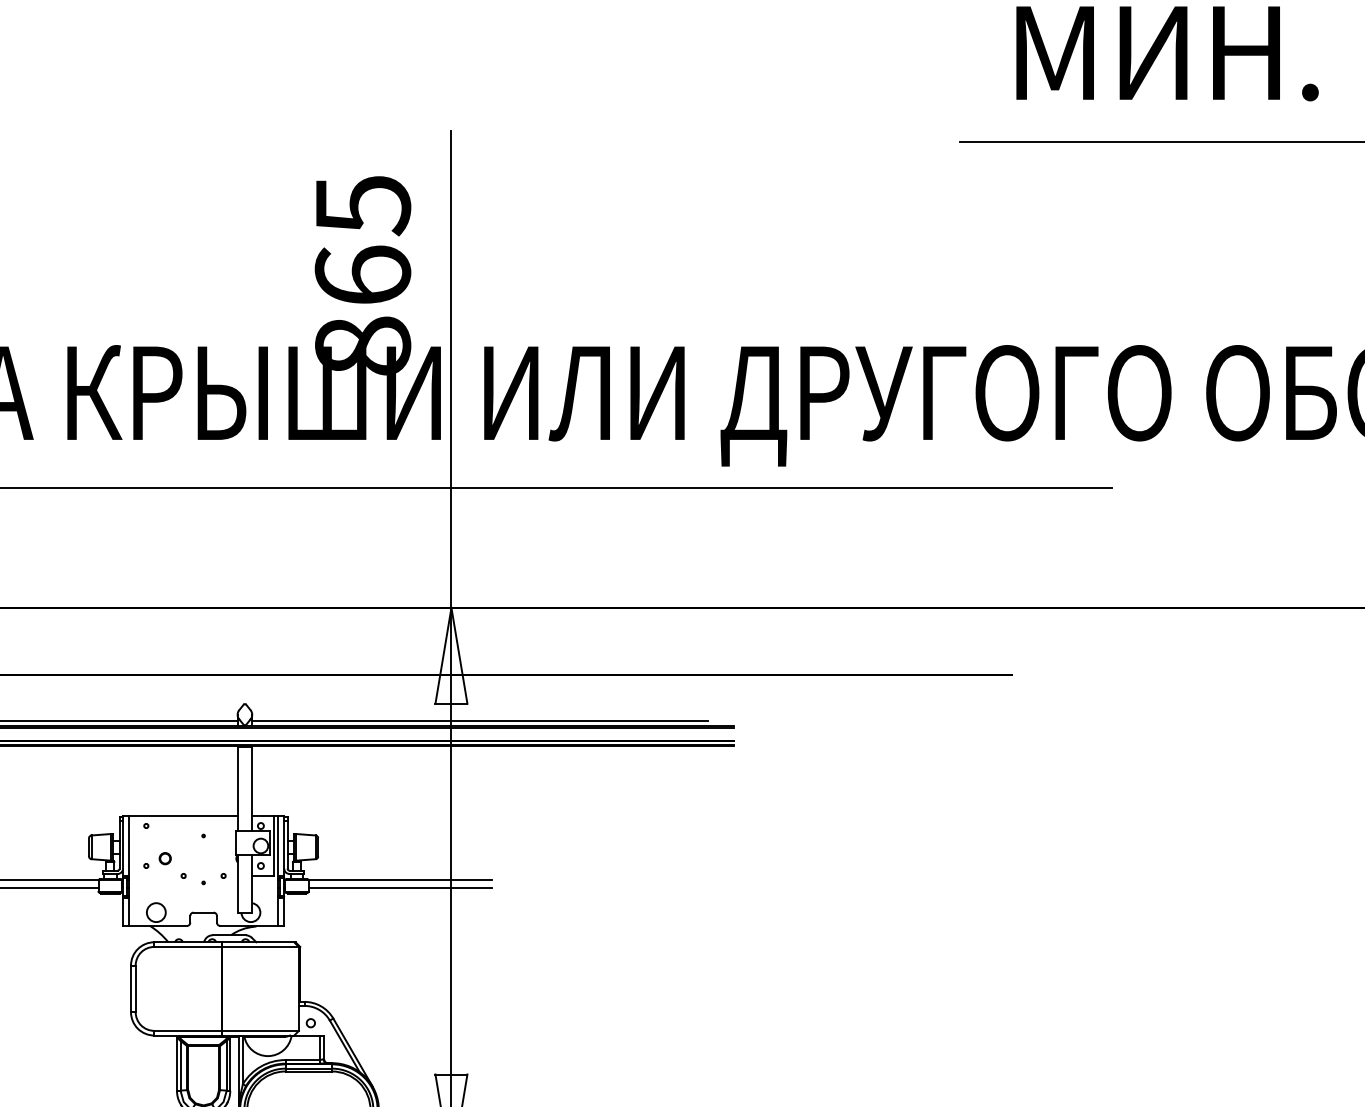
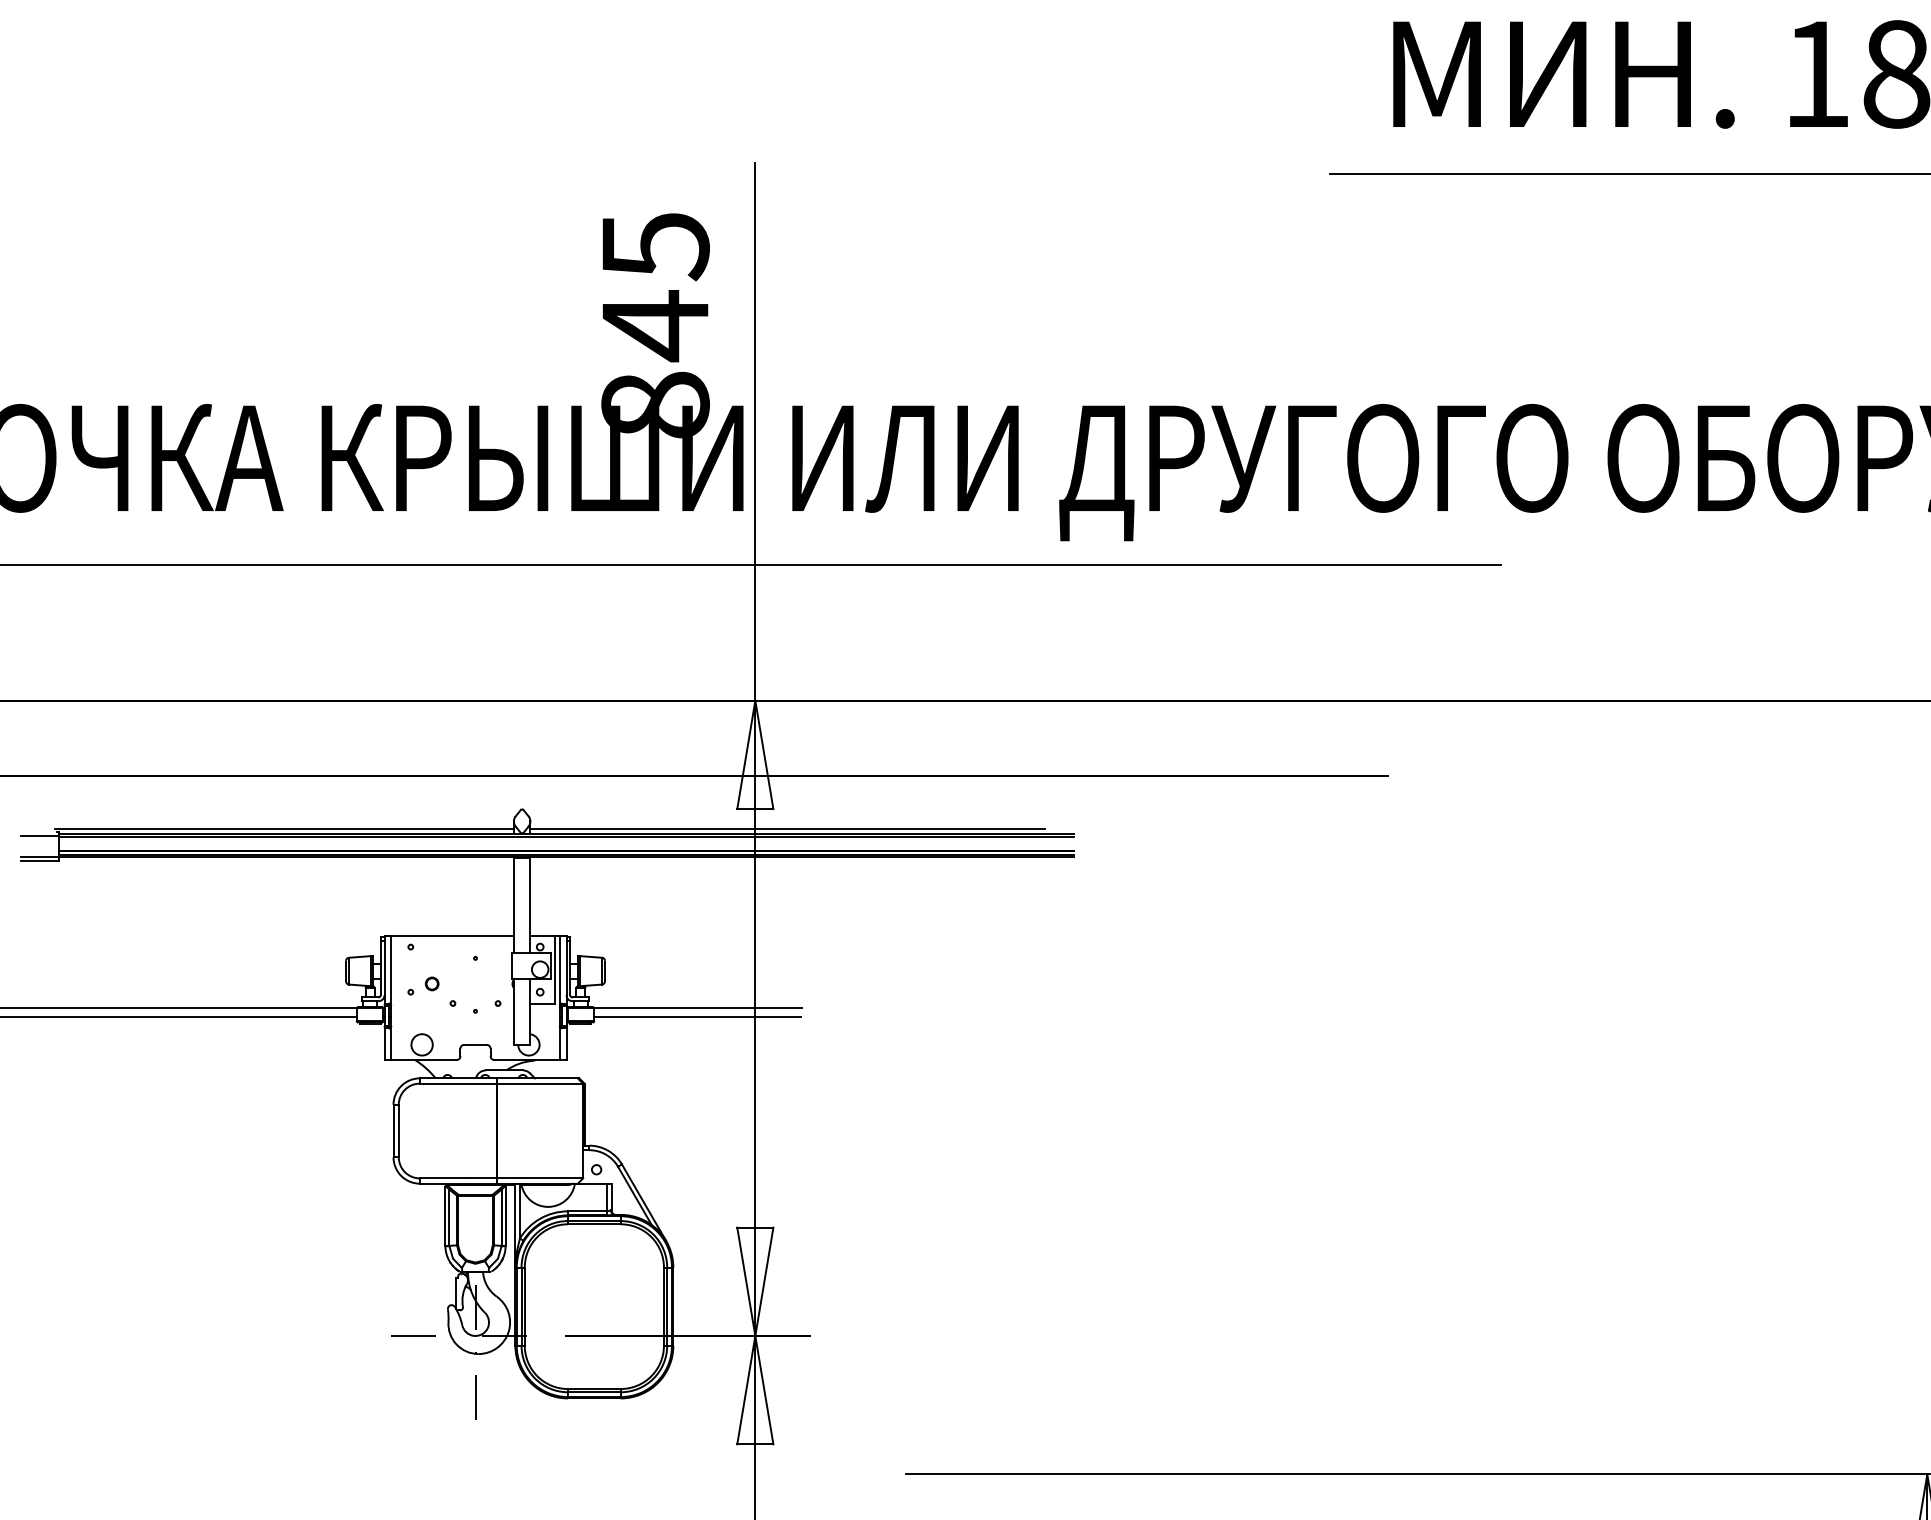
text: (363, 276) -> (655, 326), 865 -> 845

